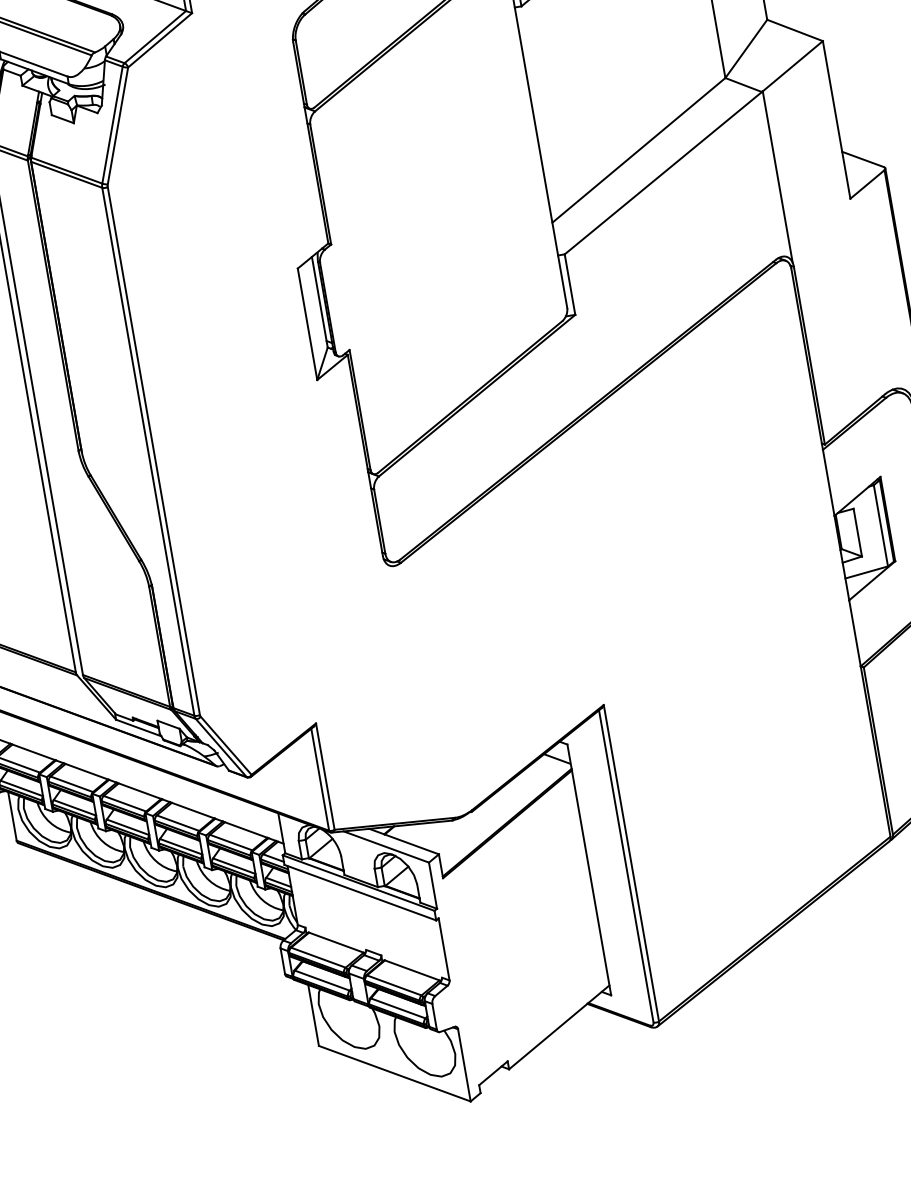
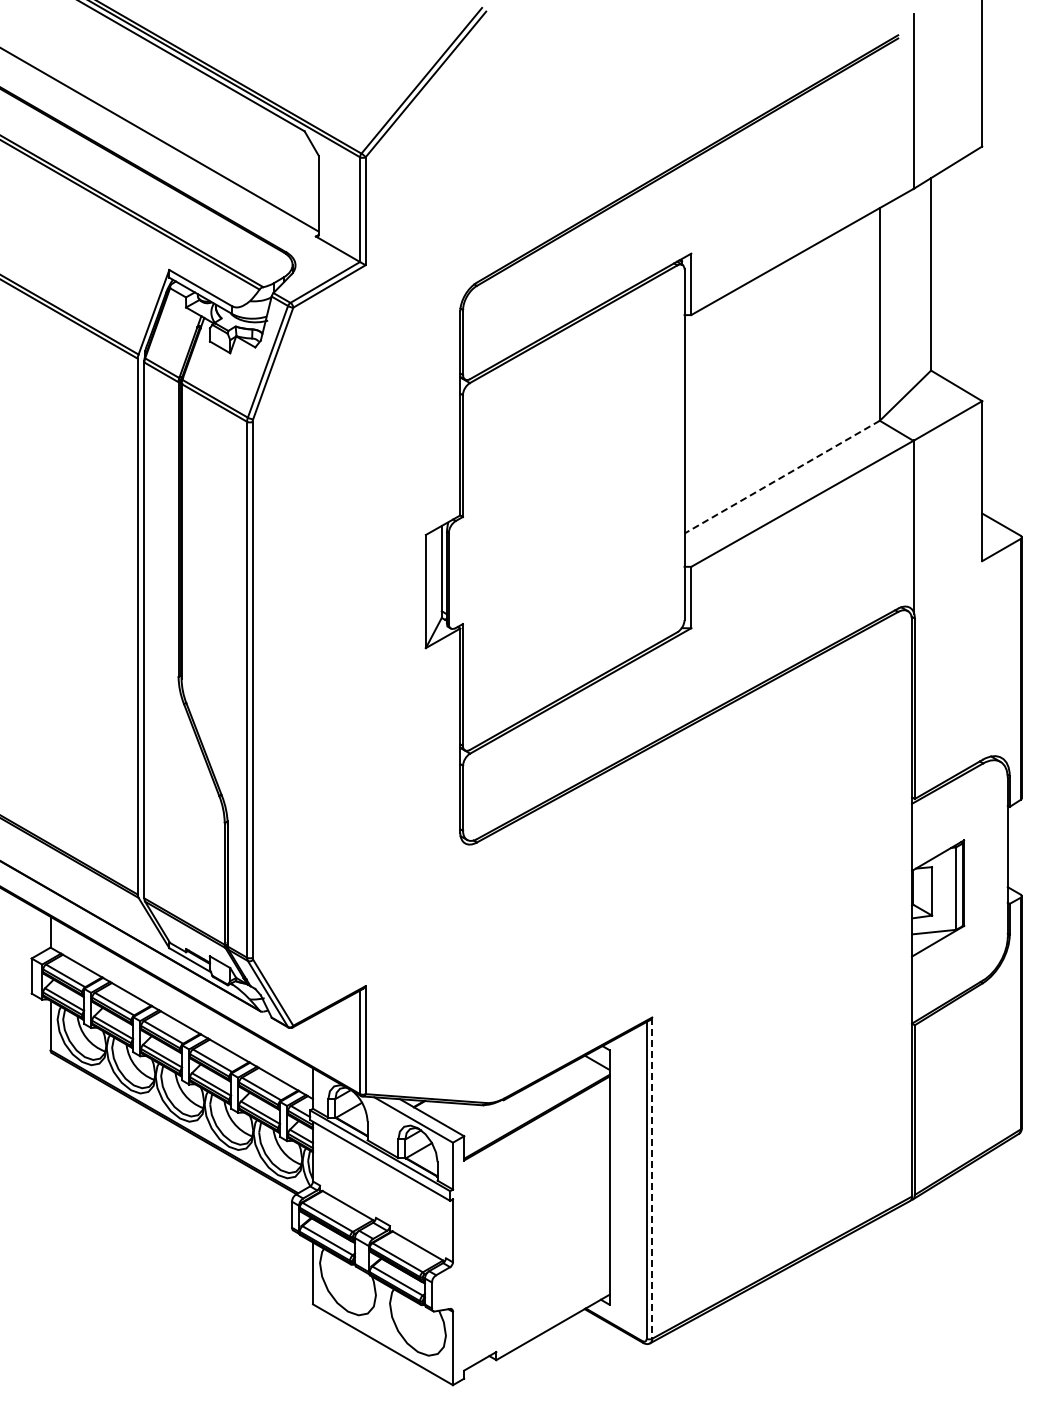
line: (639, 150) -> (782, 477), solid -> dashed
line: (631, 863) -> (652, 1178), solid -> dashed

